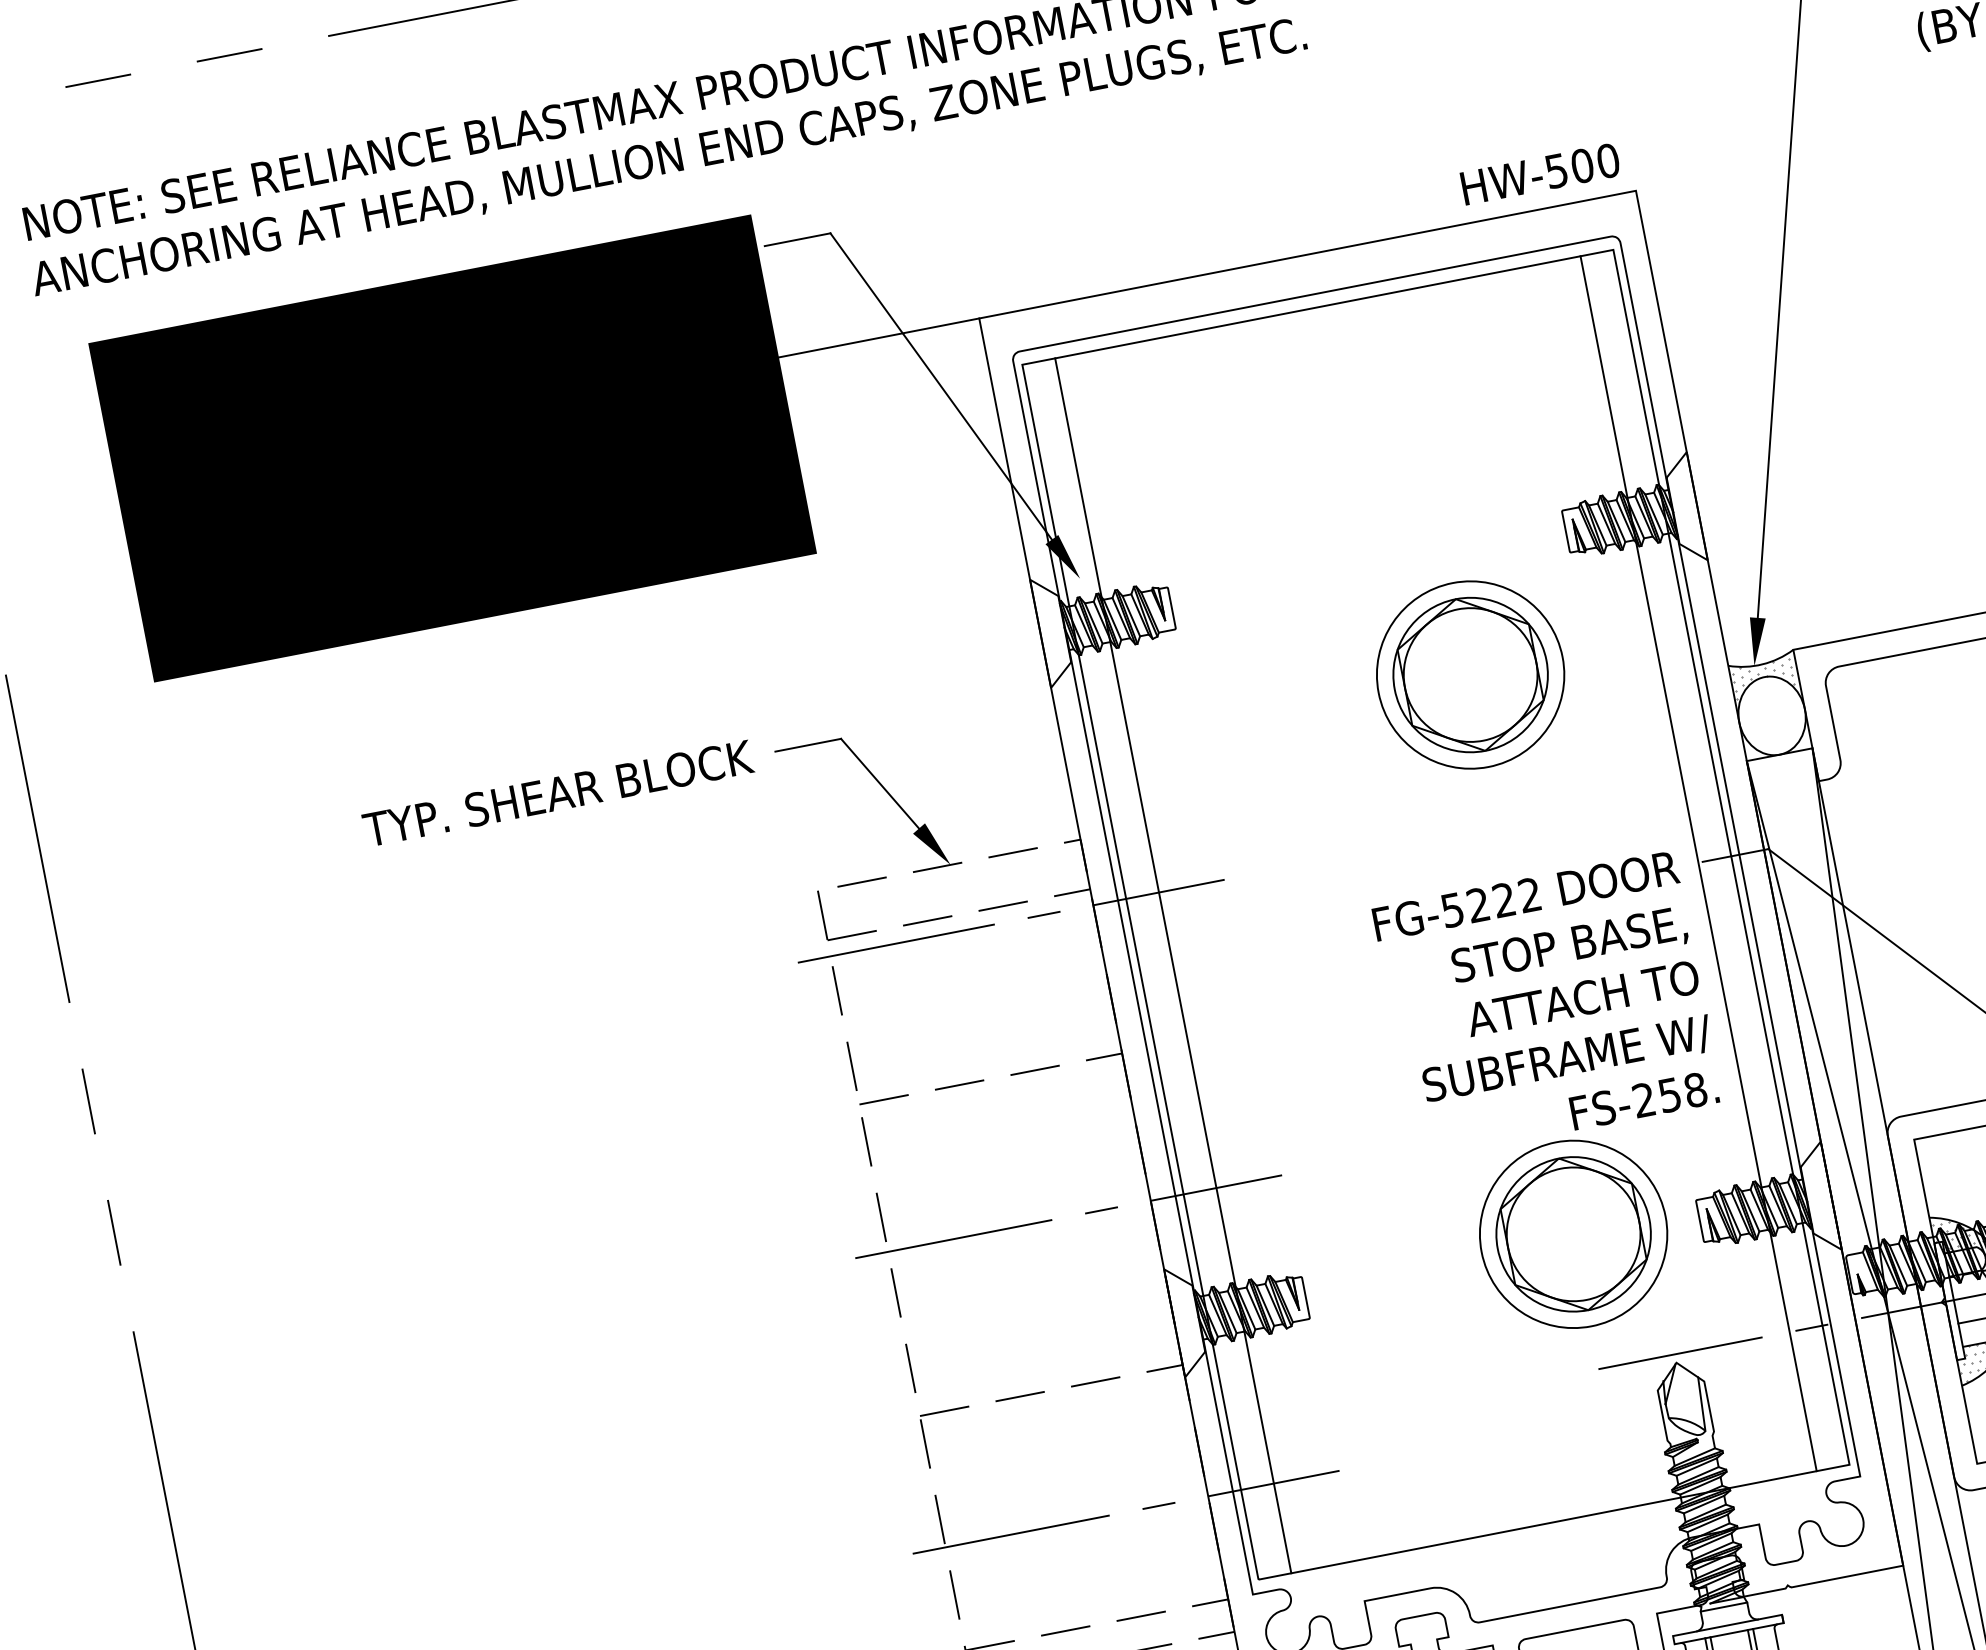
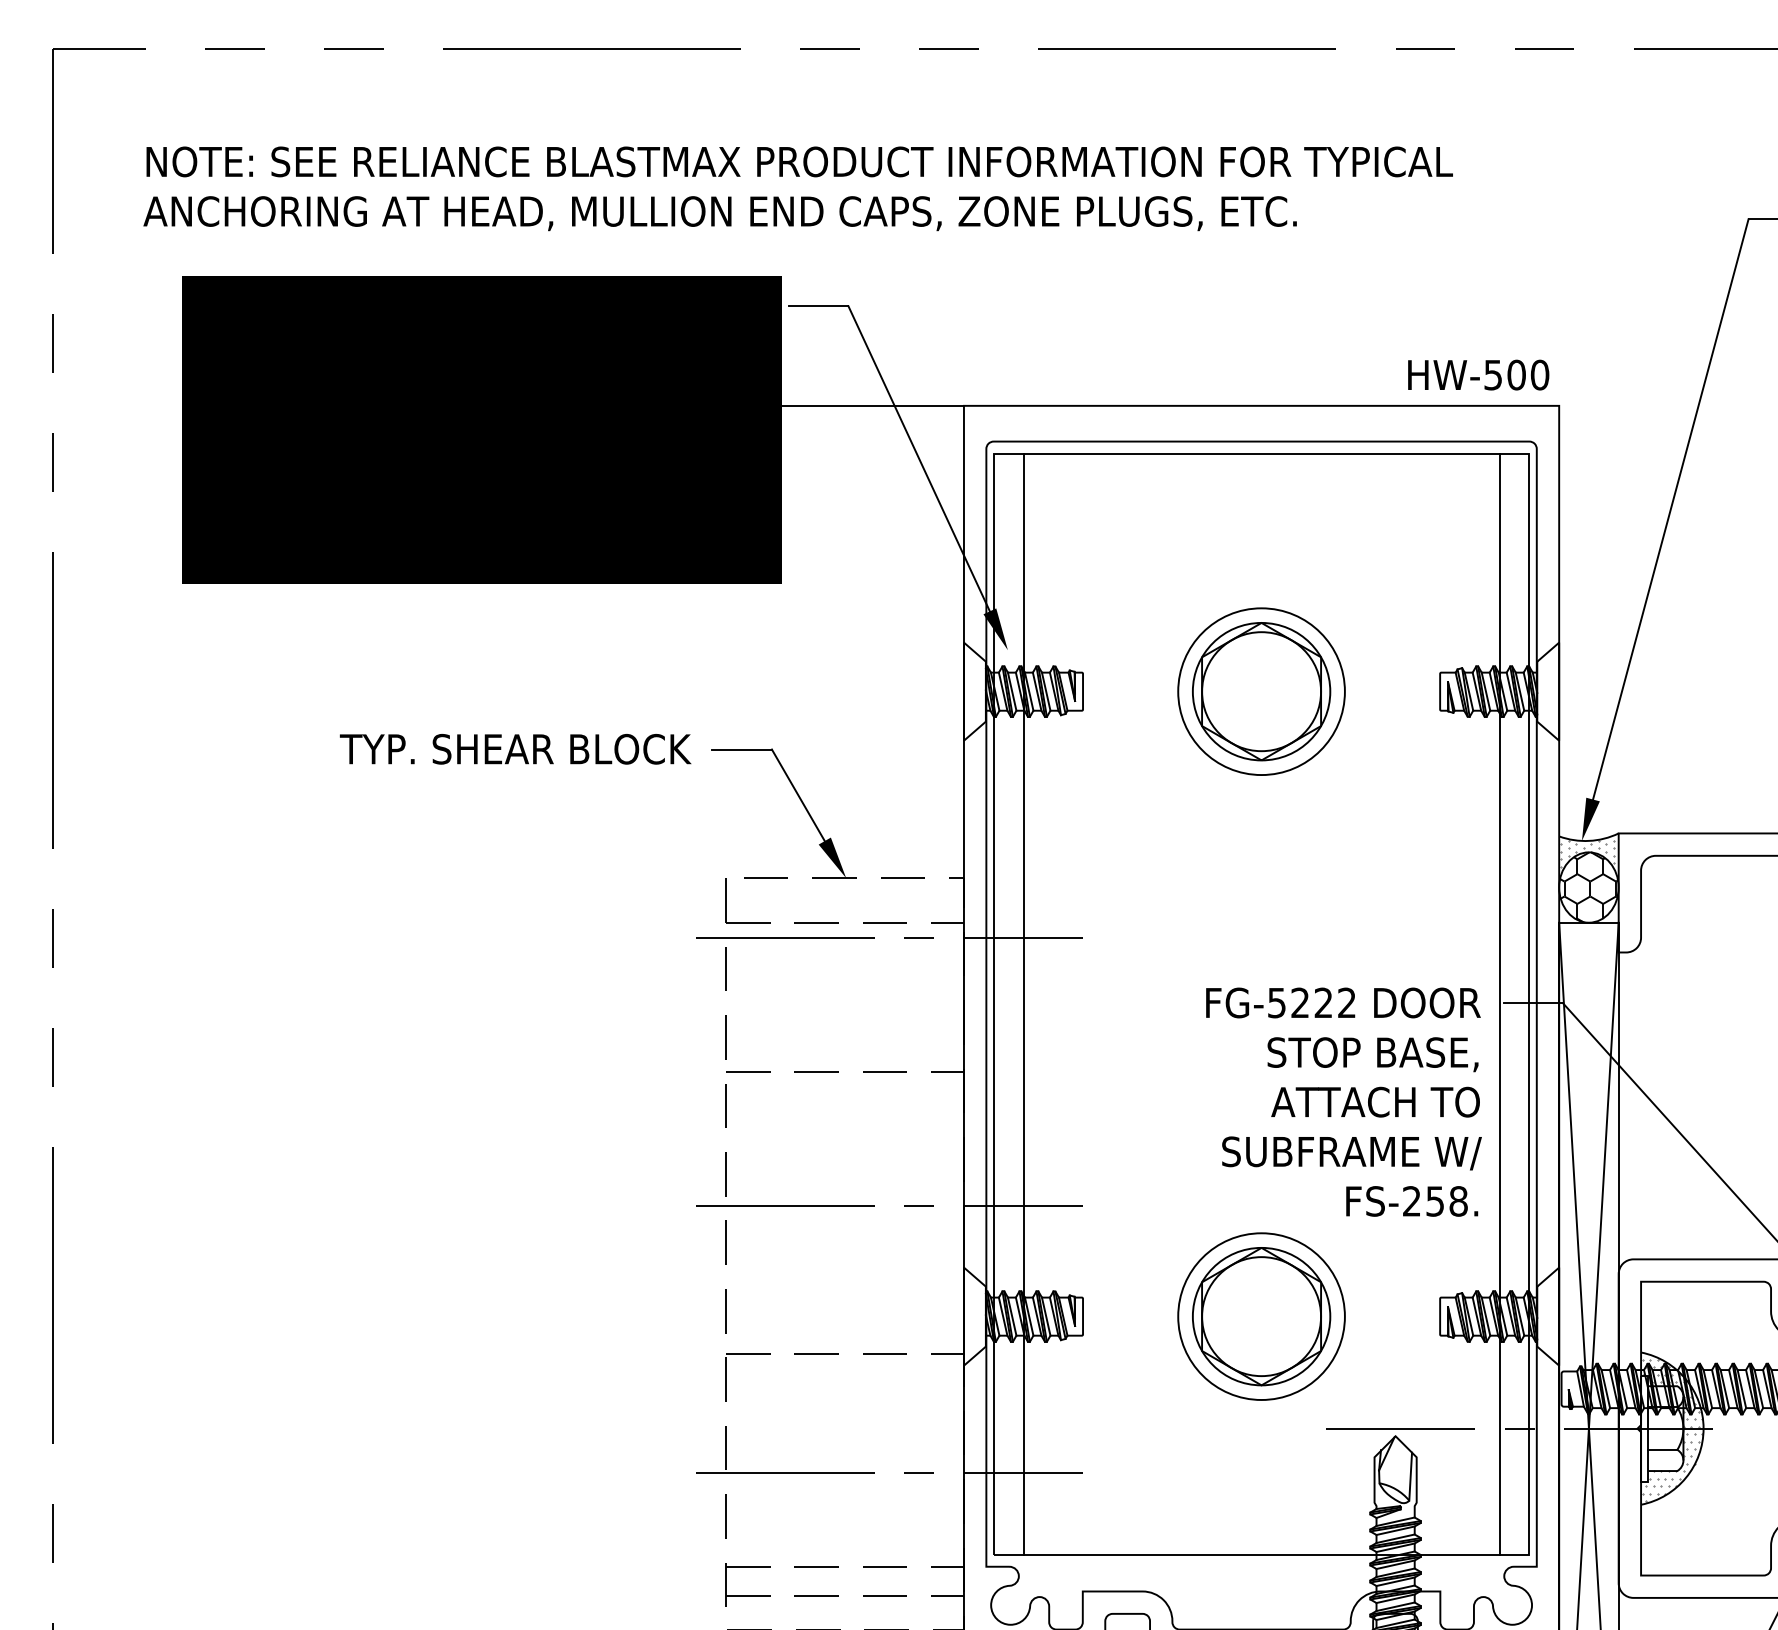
part: (1470, 674) -> (1261, 691), moved
hatch: (1772, 715) -> (1589, 887), added
part: (1573, 1234) -> (1261, 1316), moved

